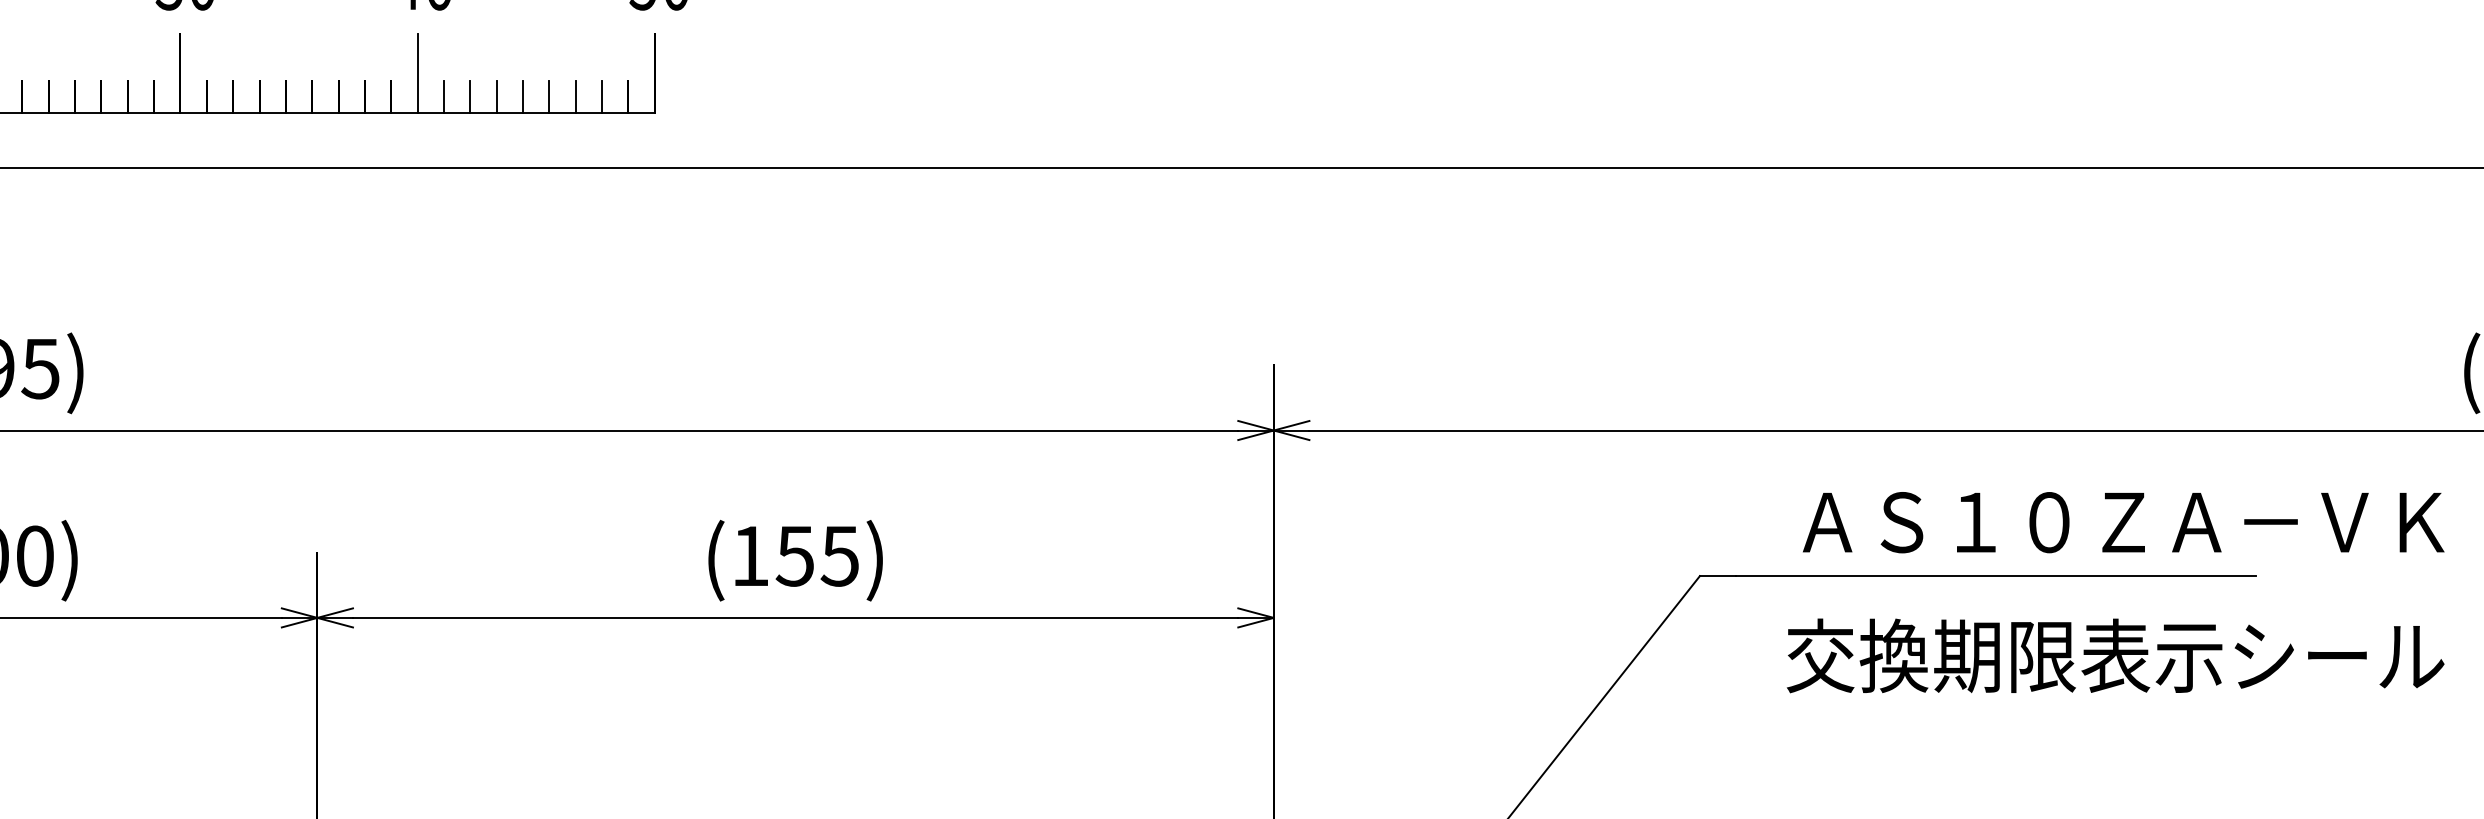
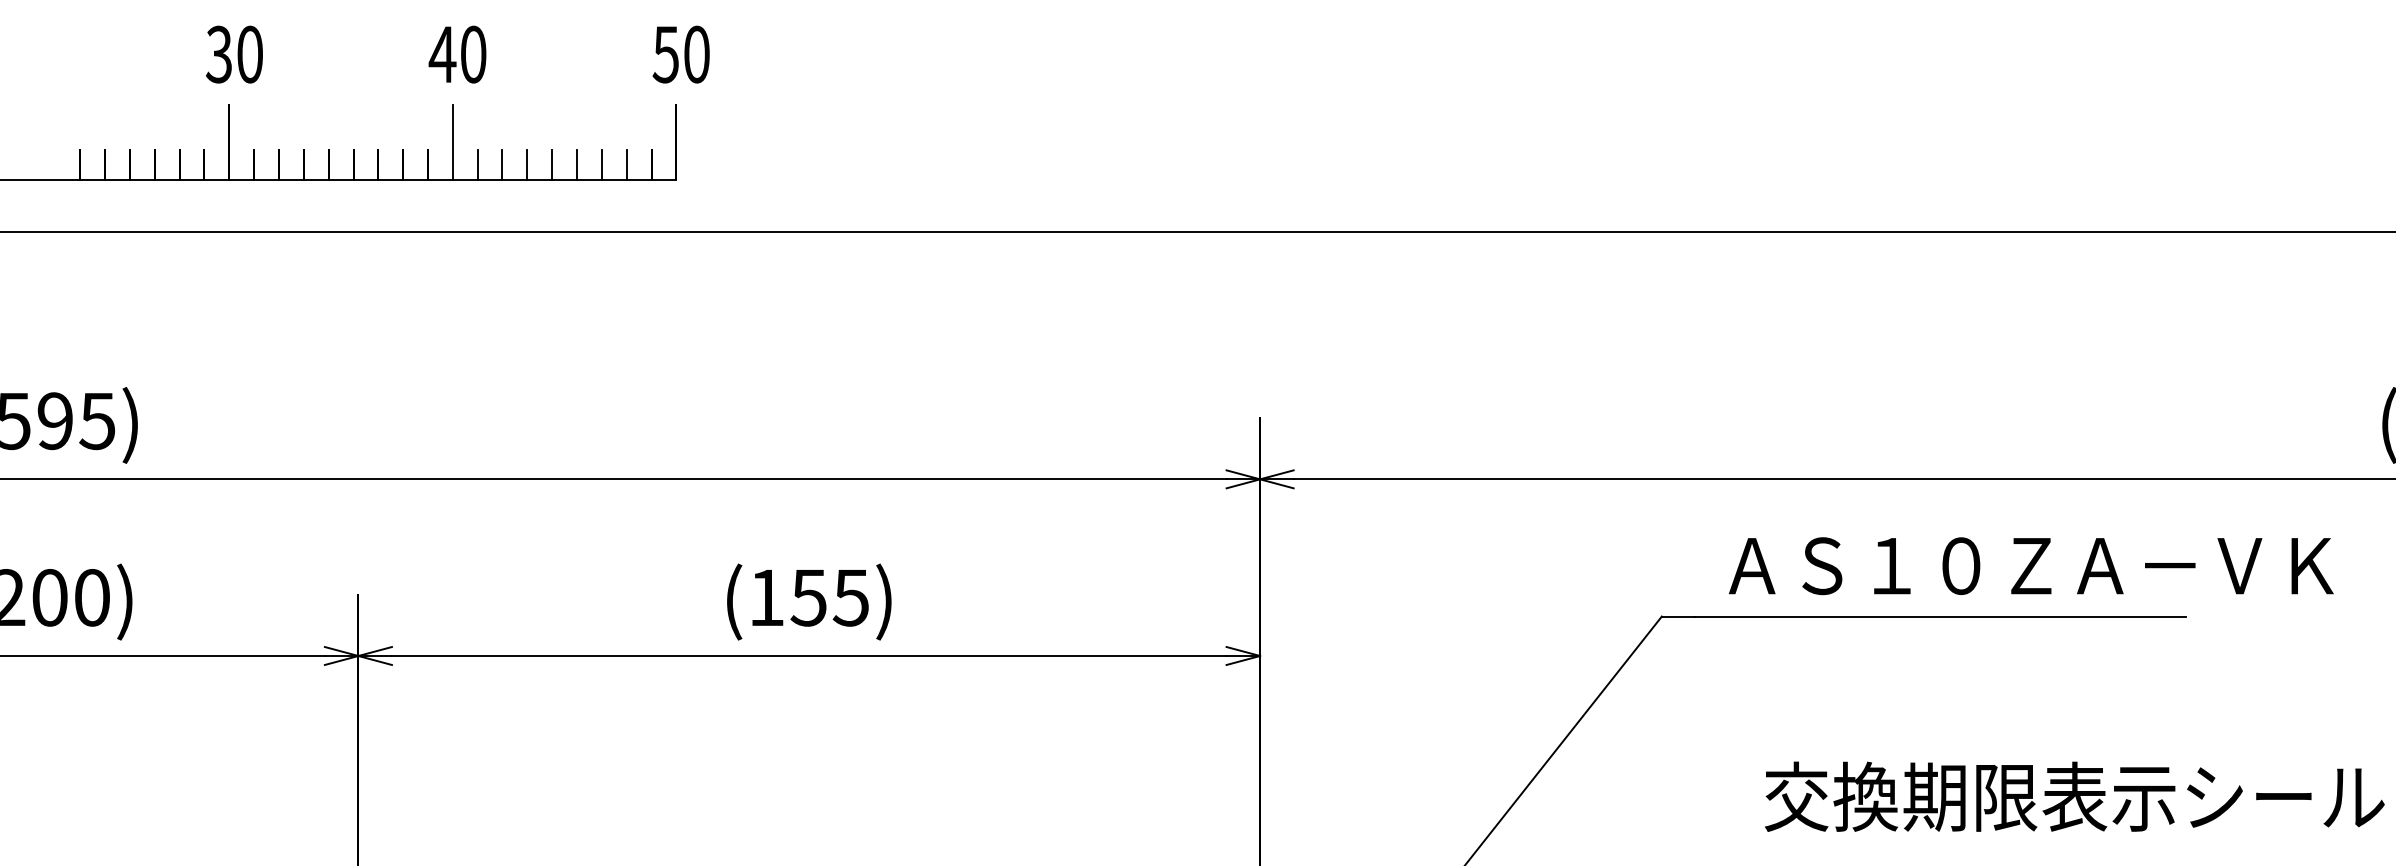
text: (2123, 522) -> (2031, 566), moved
text: (2115, 655) -> (2074, 796), moved

